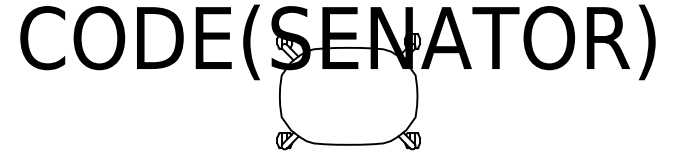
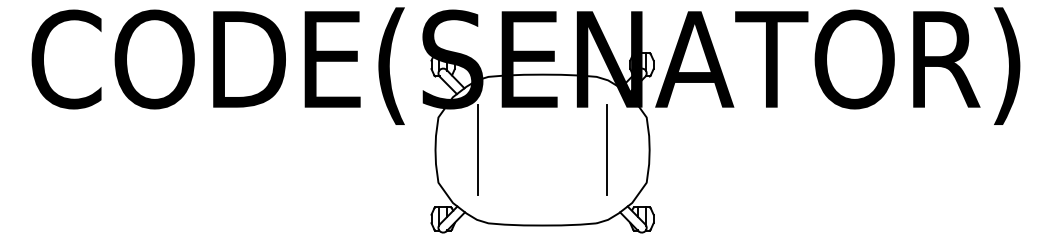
line: (307, 96) -> (478, 150), added
line: (390, 96) -> (607, 150), added

